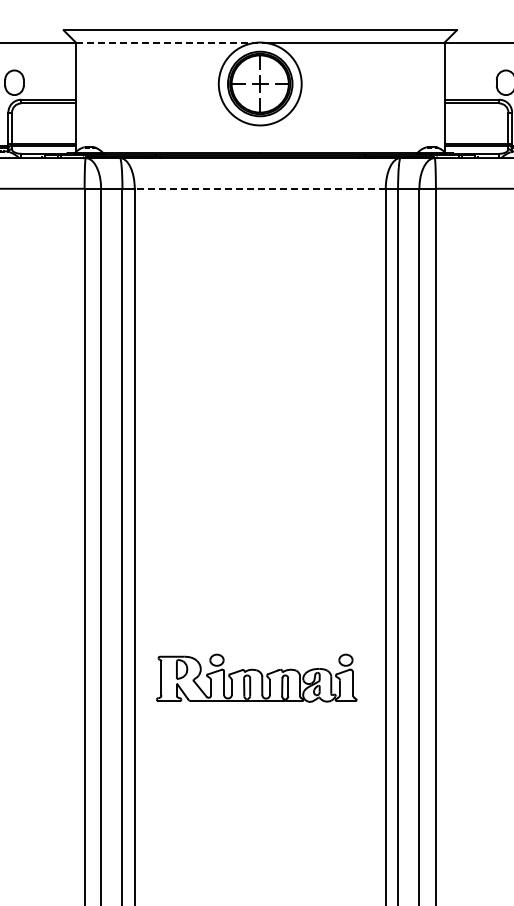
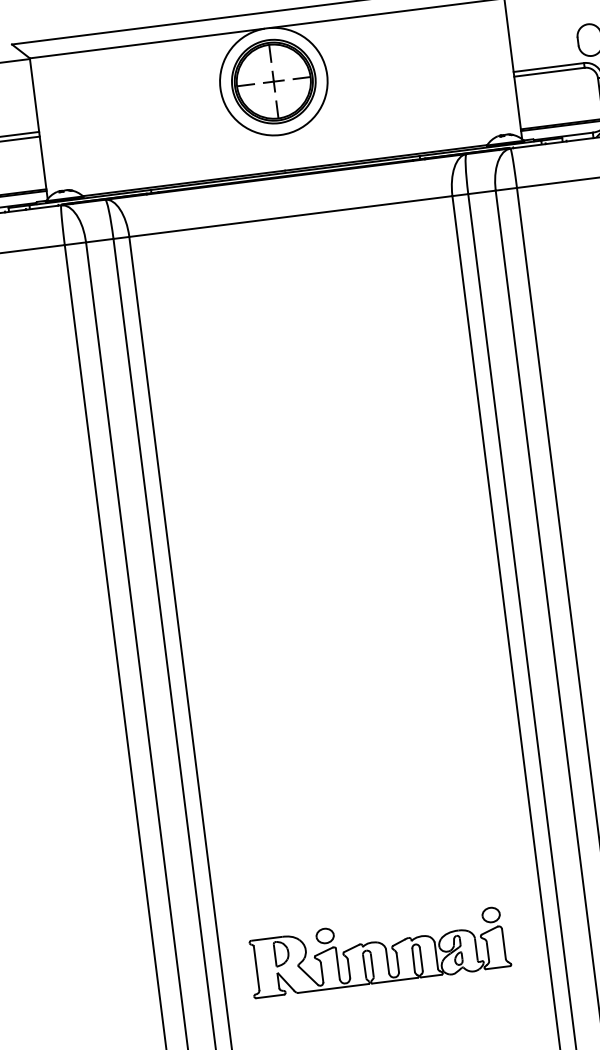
line: (166, 42) -> (146, 43), dashed -> solid
line: (260, 188) -> (291, 216), dashed -> solid
part: (256, 677) -> (378, 951), moved

